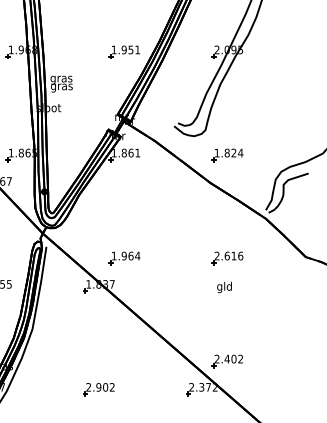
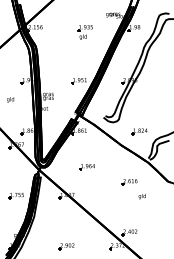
part: (227, 154) -> (139, 131), moved
part: (122, 258) -> (86, 167), moved
text: (222, 287) -> (141, 196), moved

